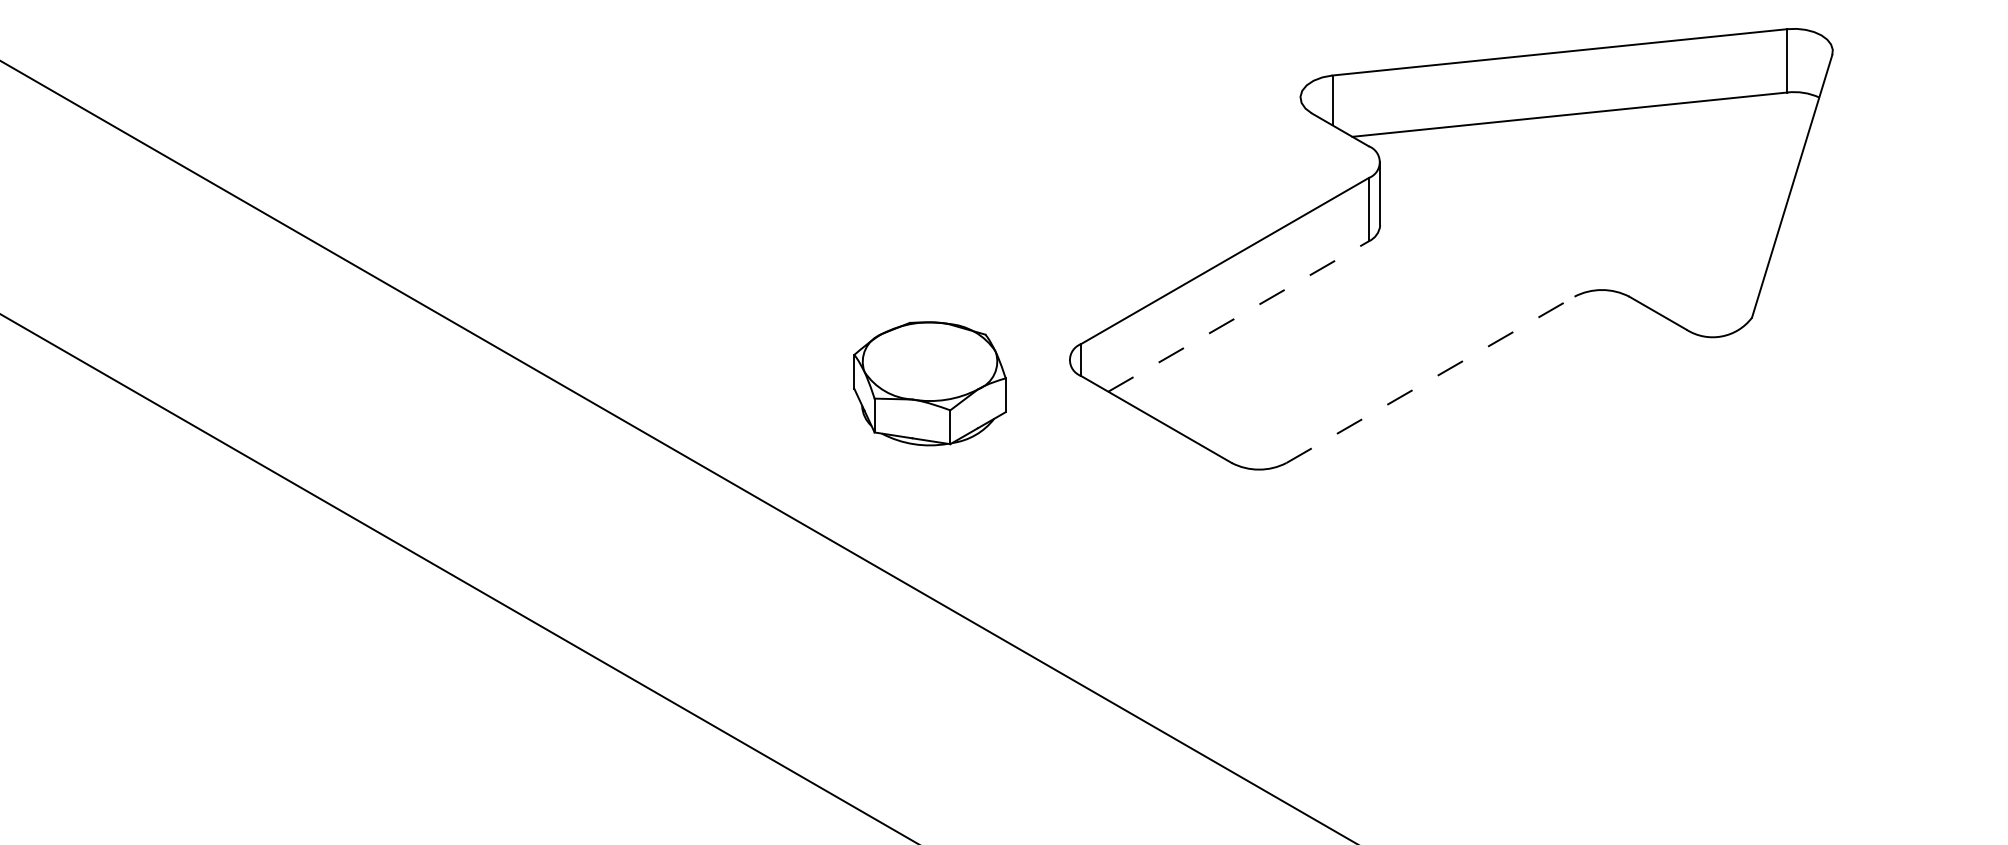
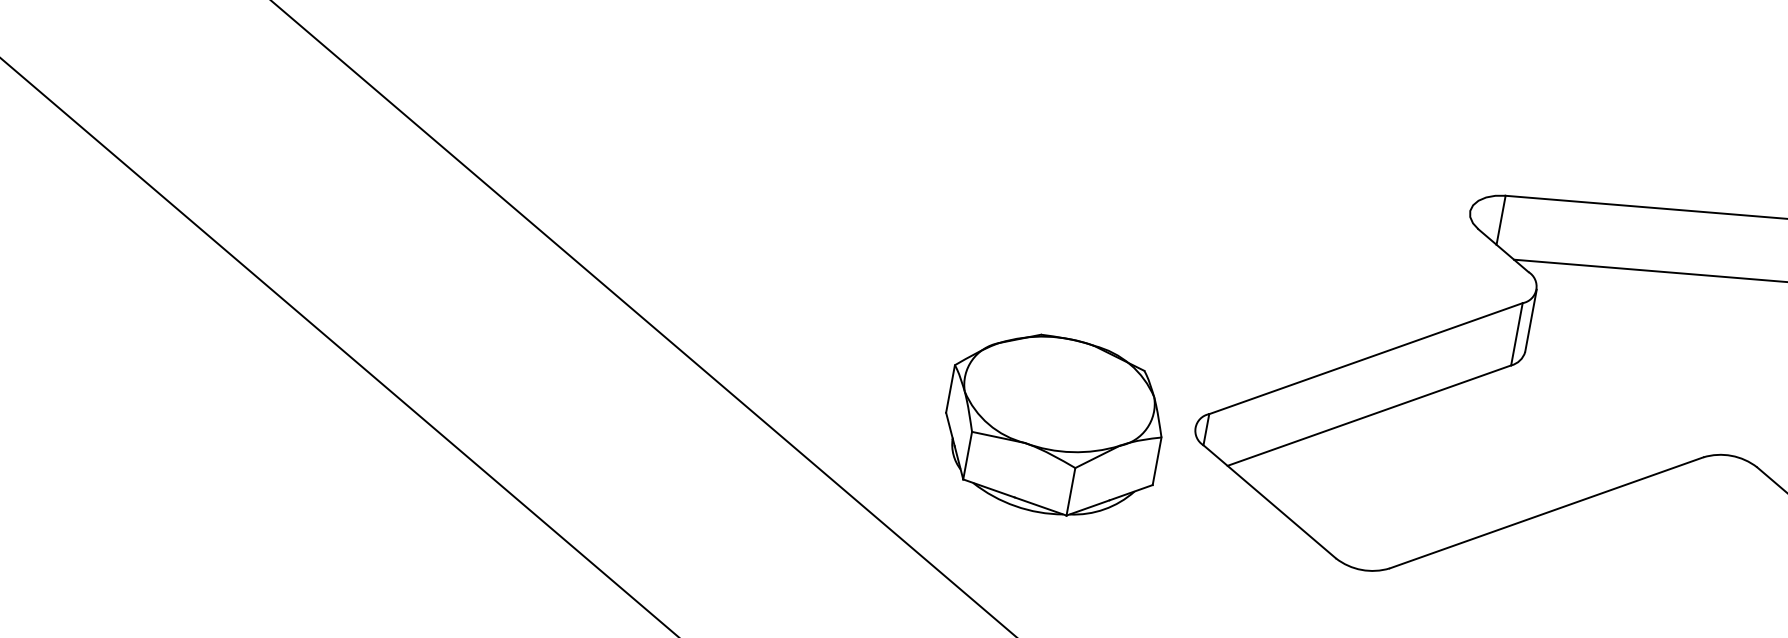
line: (1239, 316) -> (1370, 415), dashed -> solid
line: (1430, 379) -> (1546, 512), dashed -> solid
part: (929, 383) -> (1053, 425), size x1.43

